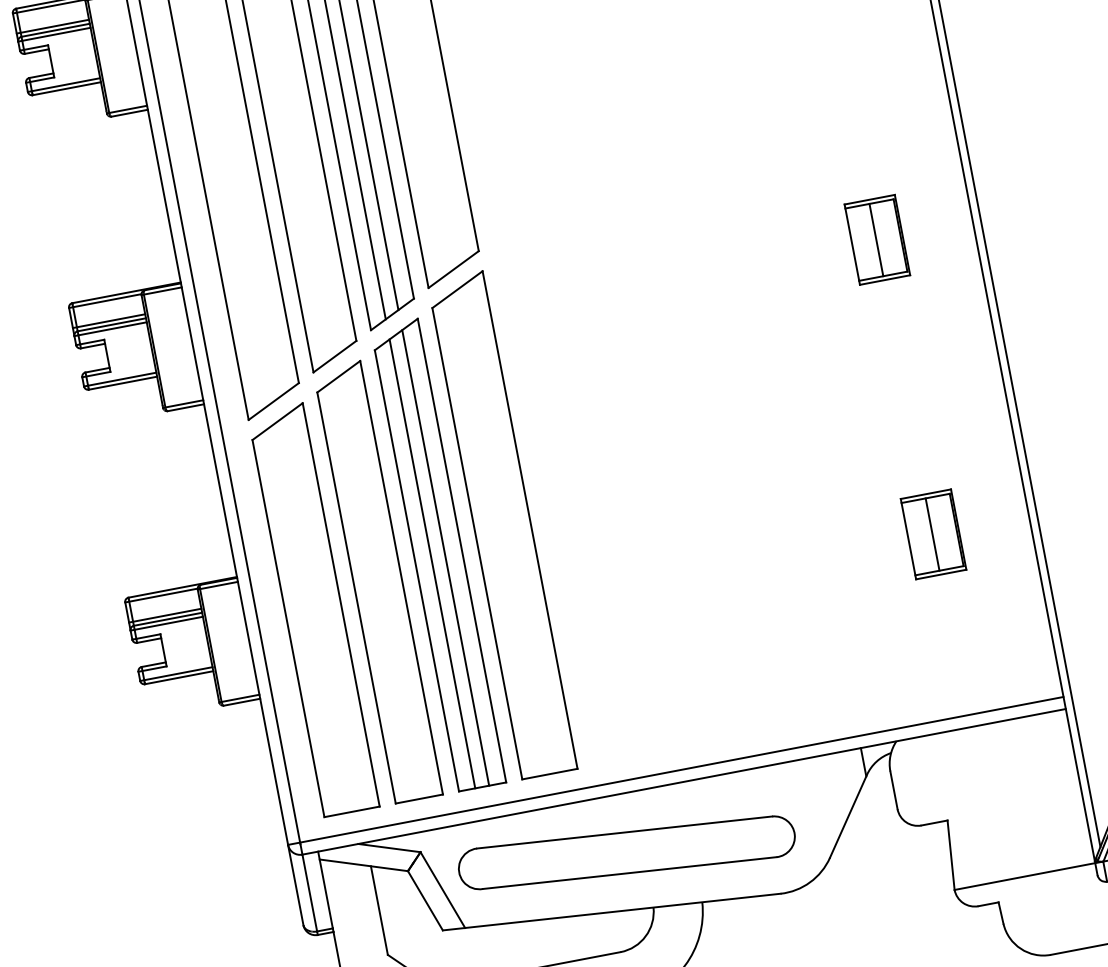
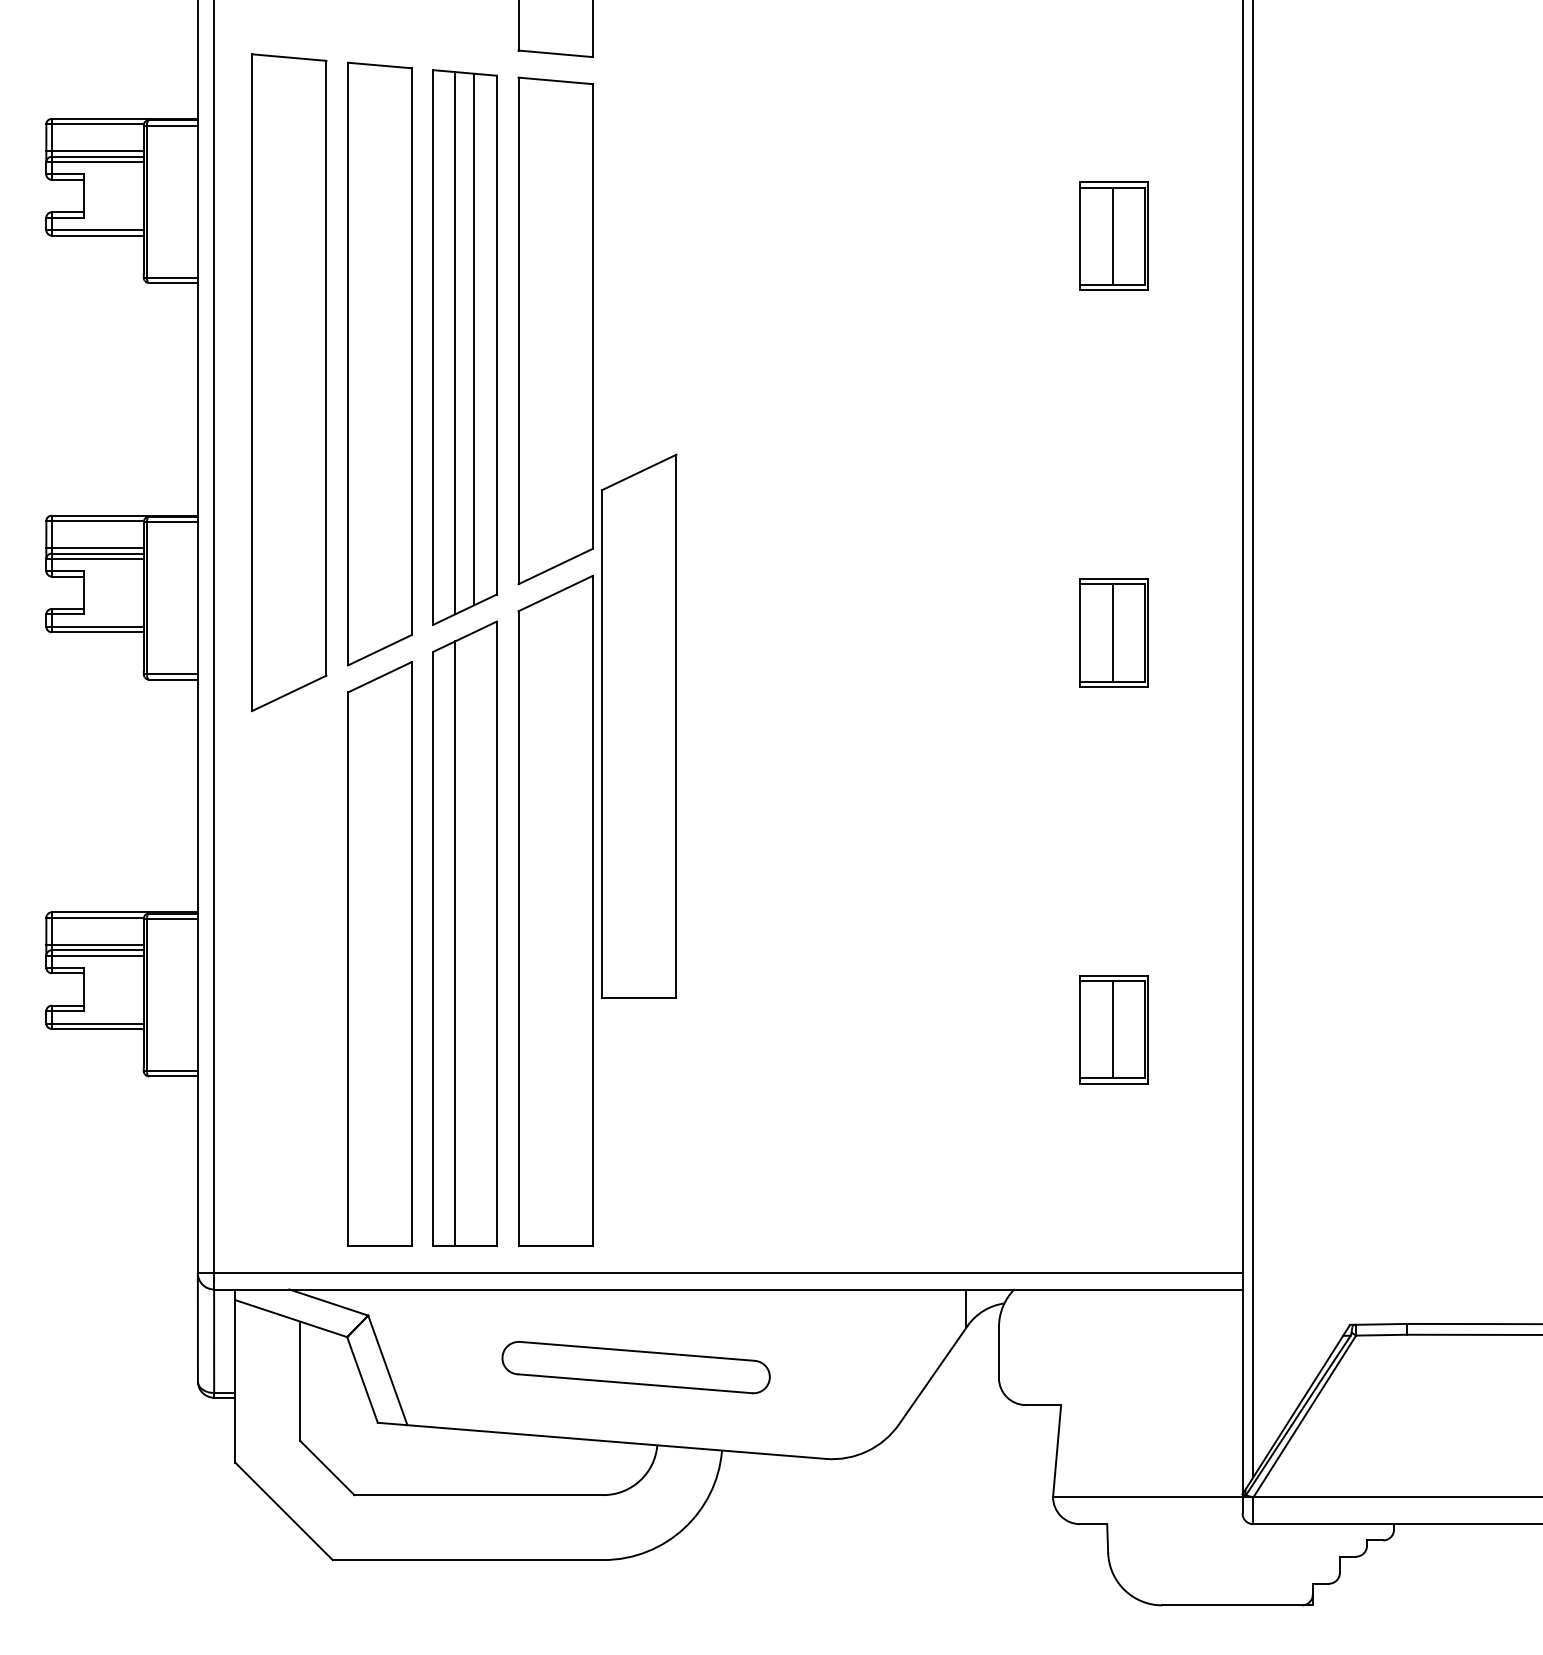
line: (445, 558) -> (473, 939), removed
part: (313, 609) -> (639, 725), moved
part: (626, 852) -> (635, 1367), size x0.6

